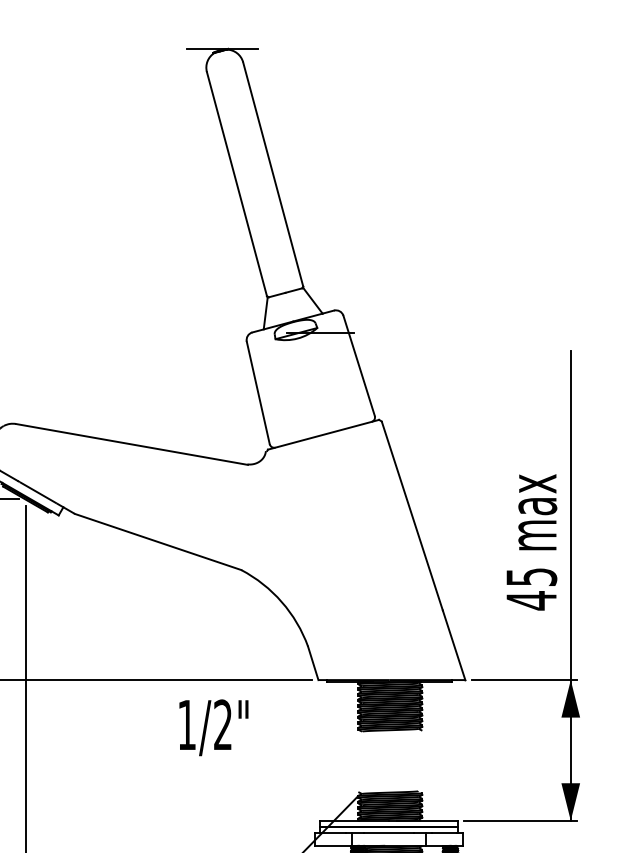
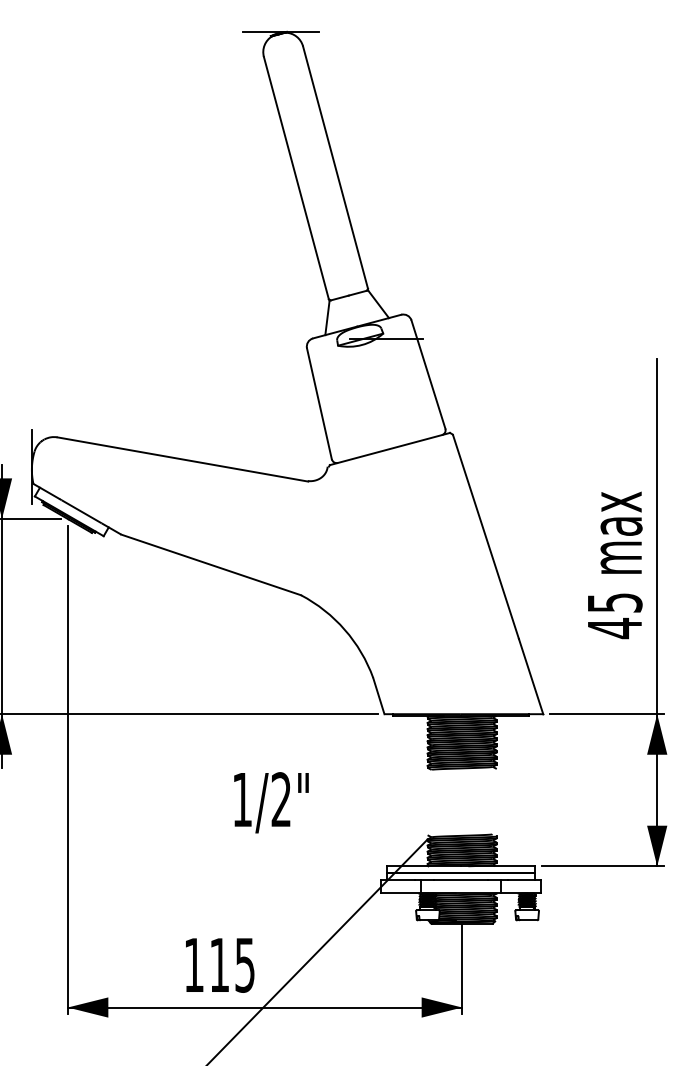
text: (213, 727) -> (271, 802), moved

